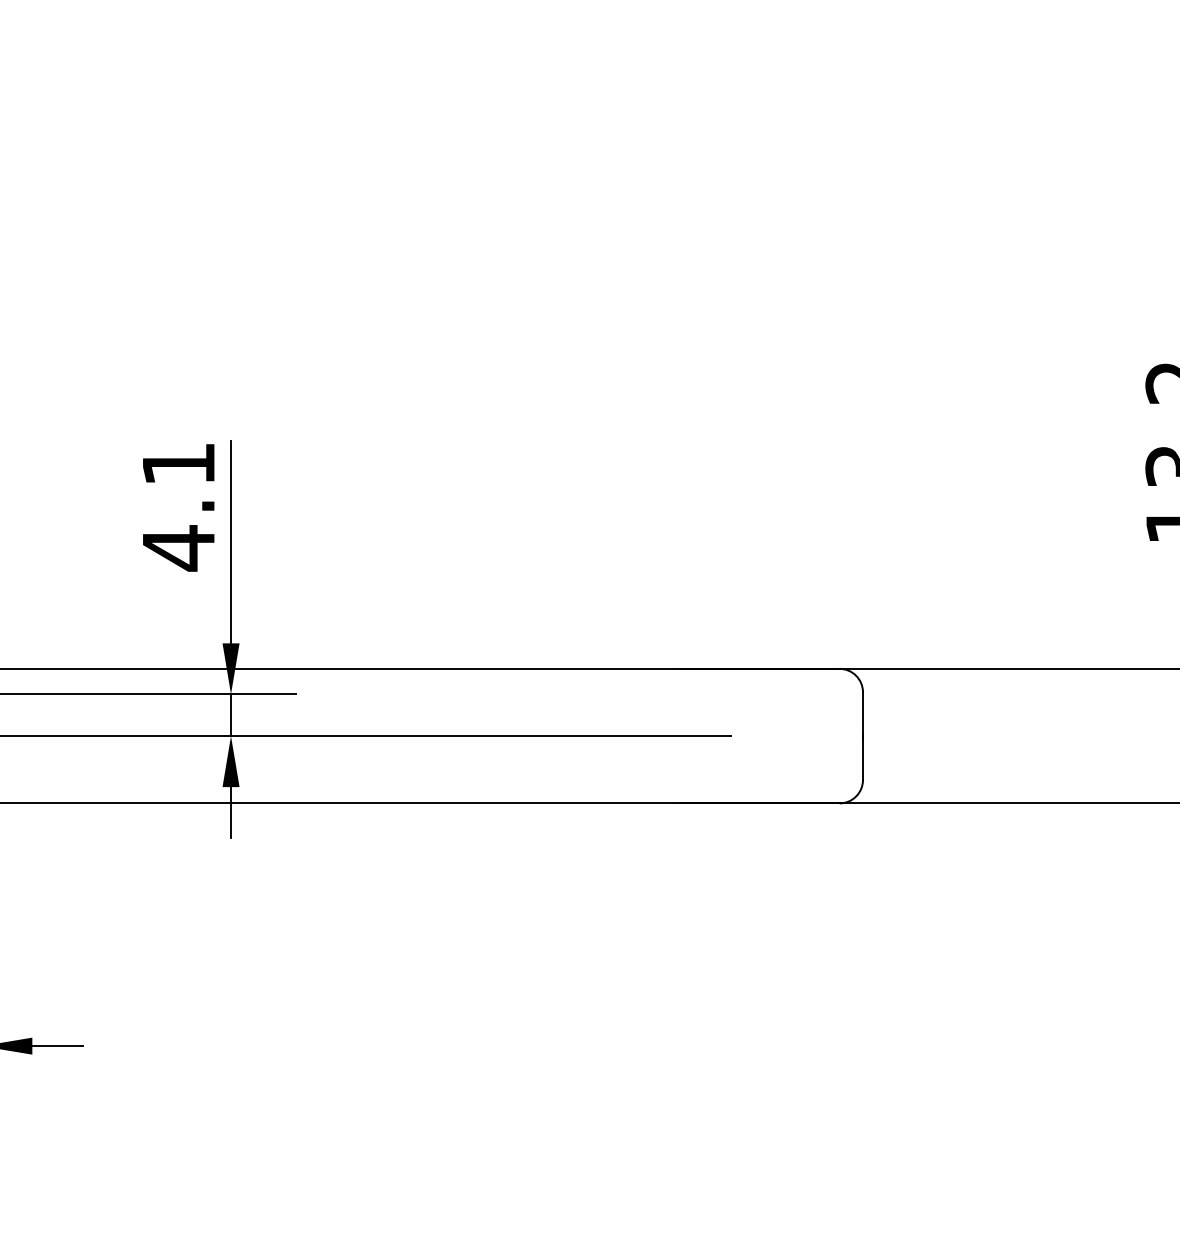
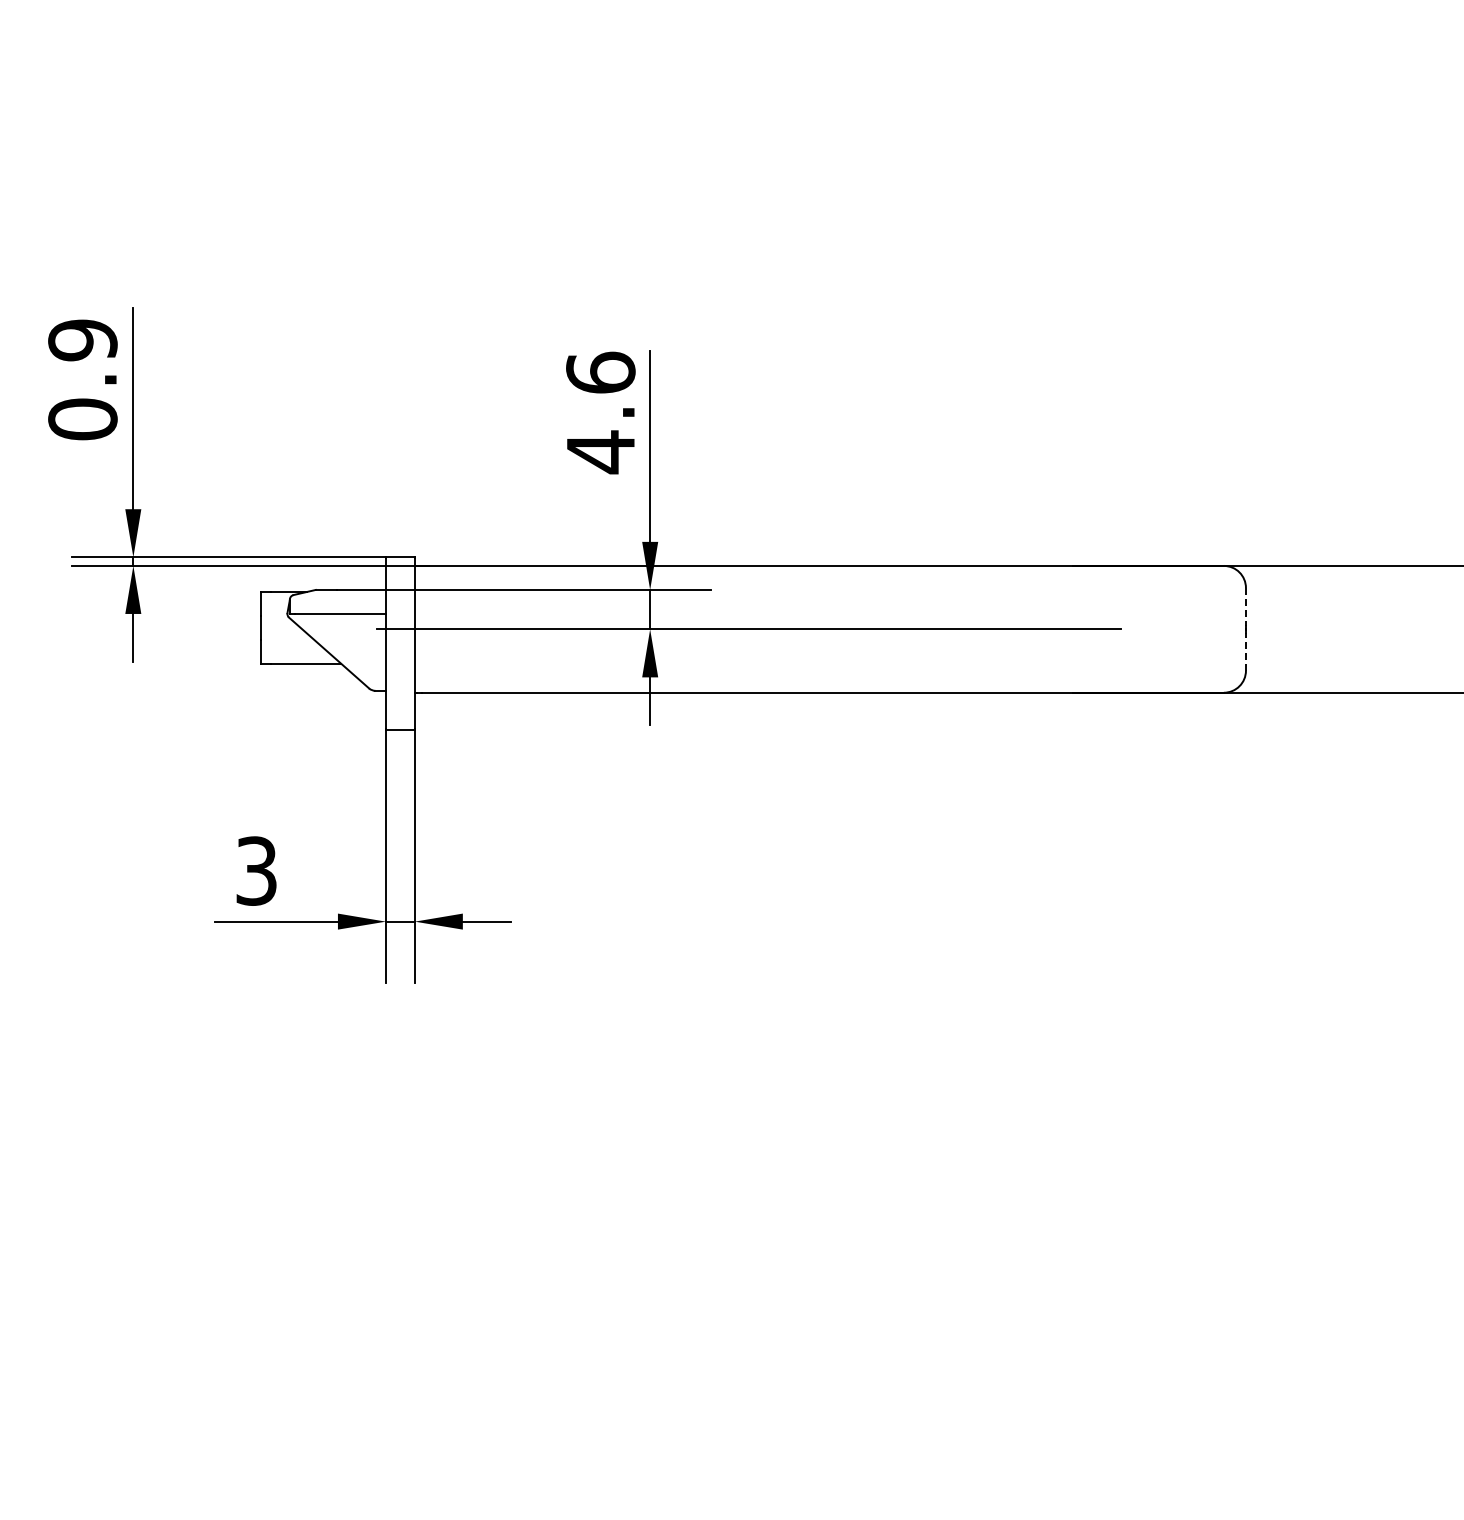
text: (178, 463) -> (600, 372), 4.1 -> 4.6
line: (862, 712) -> (1245, 607), solid -> dashed
line: (862, 759) -> (1245, 651), solid -> dashed

